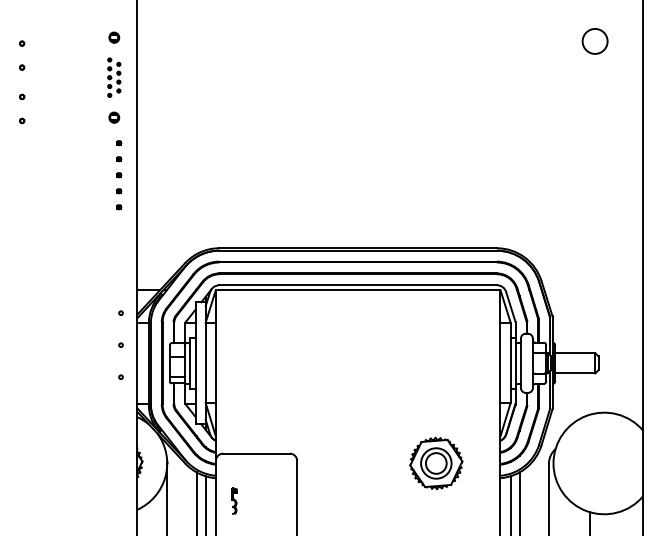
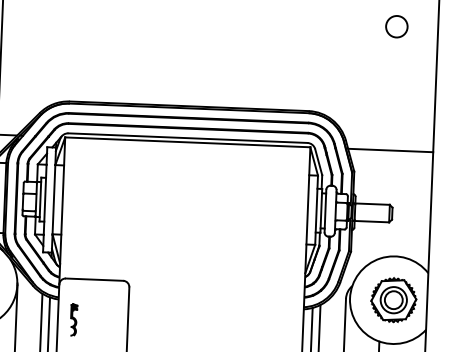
circle: (594, 146) -> (396, 26), added
line: (593, 290) -> (390, 150), added
part: (436, 463) -> (393, 300), moved
part: (234, 500) -> (73, 319), size x1.43

